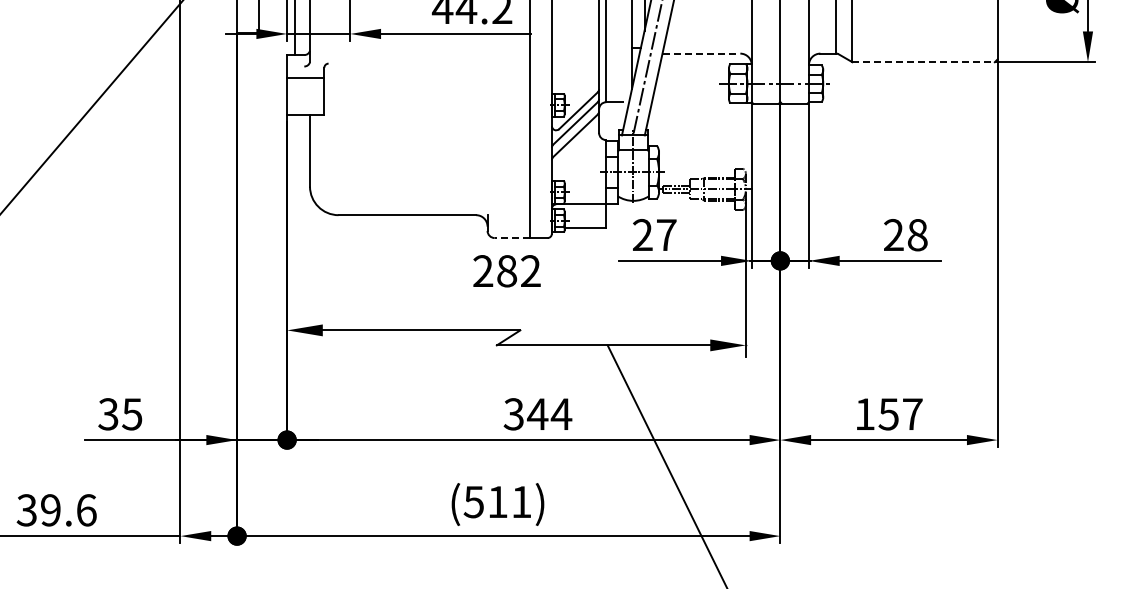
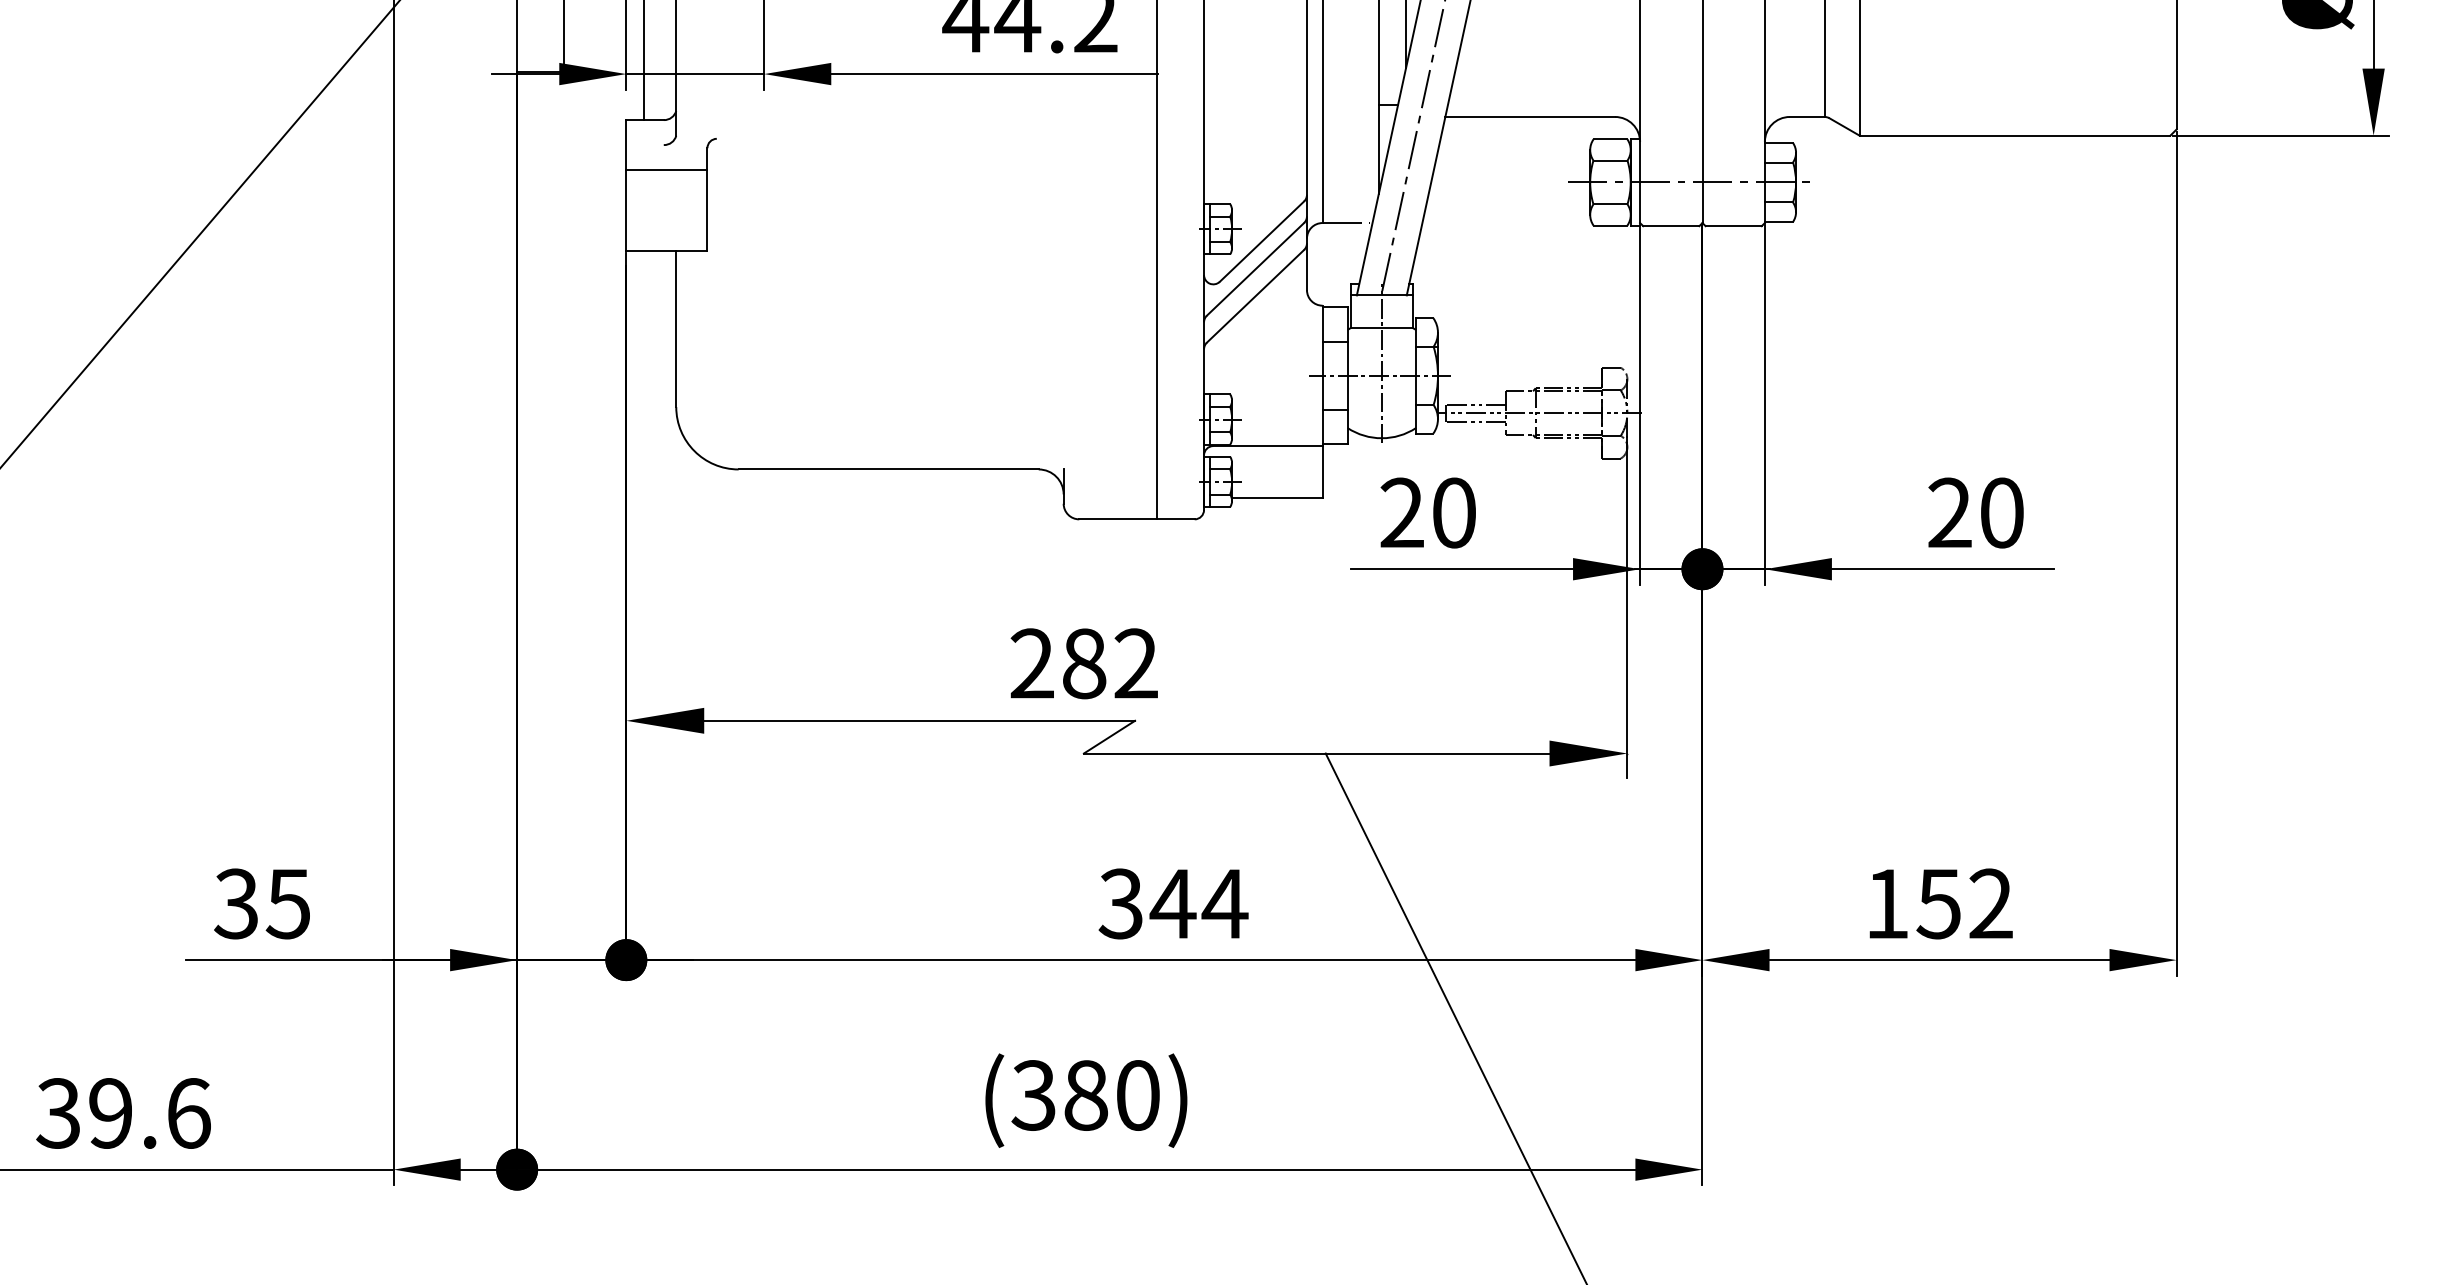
line: (701, 53) -> (1530, 116), dashed -> solid
line: (924, 62) -> (2016, 136), dashed -> solid
text: (666, 235) -> (1454, 513), 27 -> 20
text: (917, 235) -> (2001, 513), 28 -> 20
line: (512, 238) -> (1118, 520), dashed -> solid
text: (506, 271) -> (1083, 664), moved
text: (912, 413) -> (1990, 902), 157 -> 152
text: (497, 501) -> (1085, 1094), (511) -> (380)

